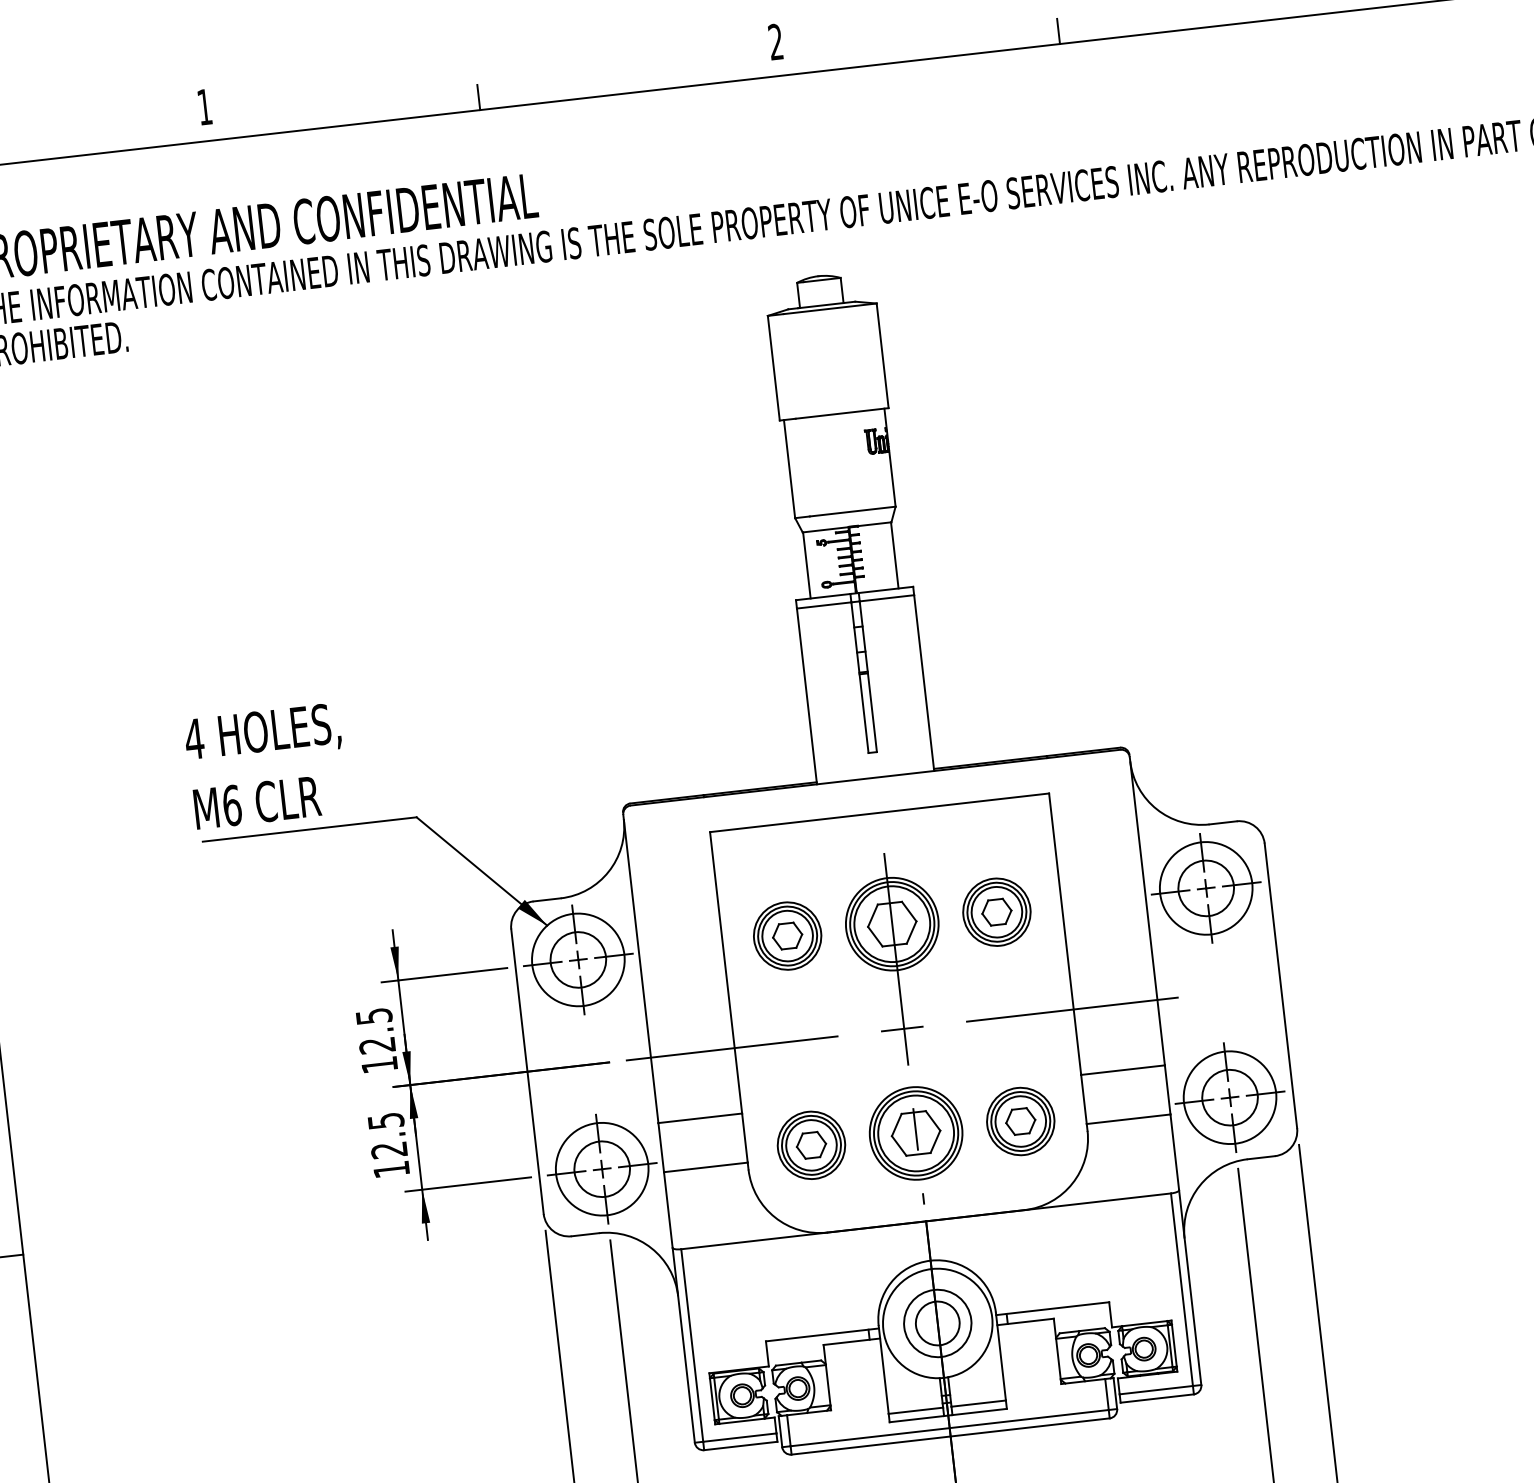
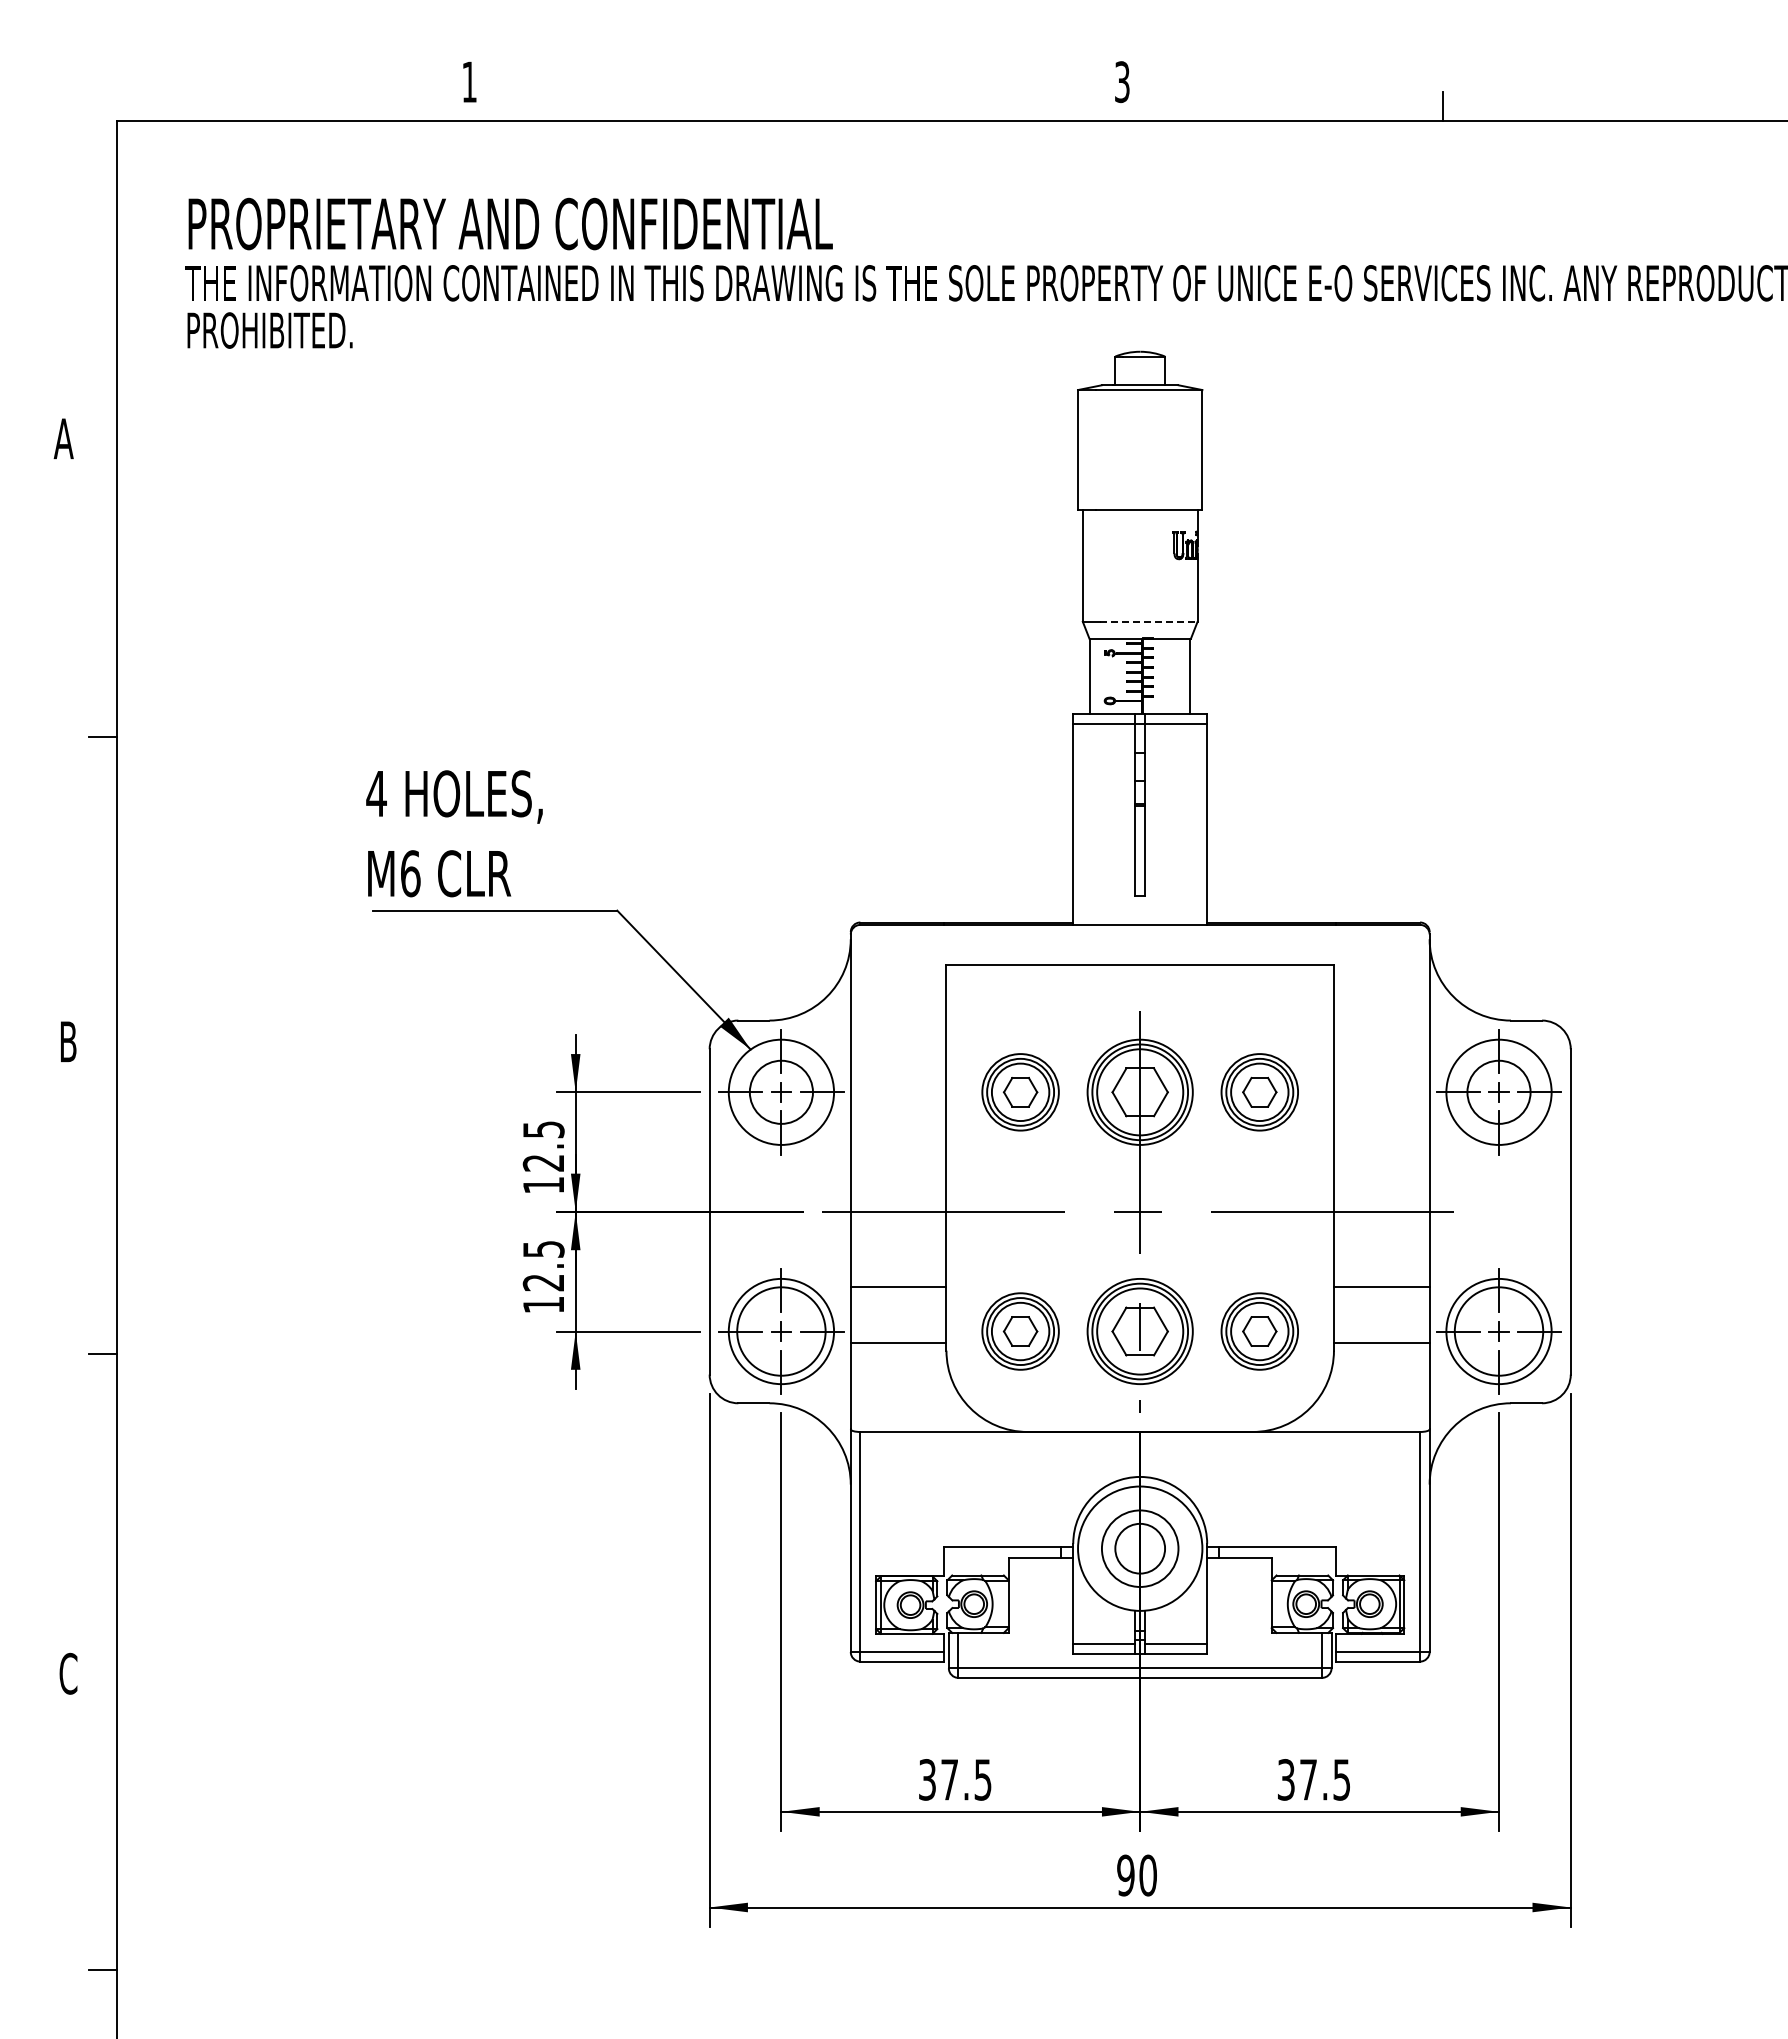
text: (776, 42) -> (1122, 82), 2 -> 3
line: (478, 97) -> (779, 106), removed
line: (853, 511) -> (1149, 621), solid -> dashed
circle: (1229, 1097) -> (1498, 1331), size x1.4
circle: (601, 1169) -> (780, 1331), size x1.4

